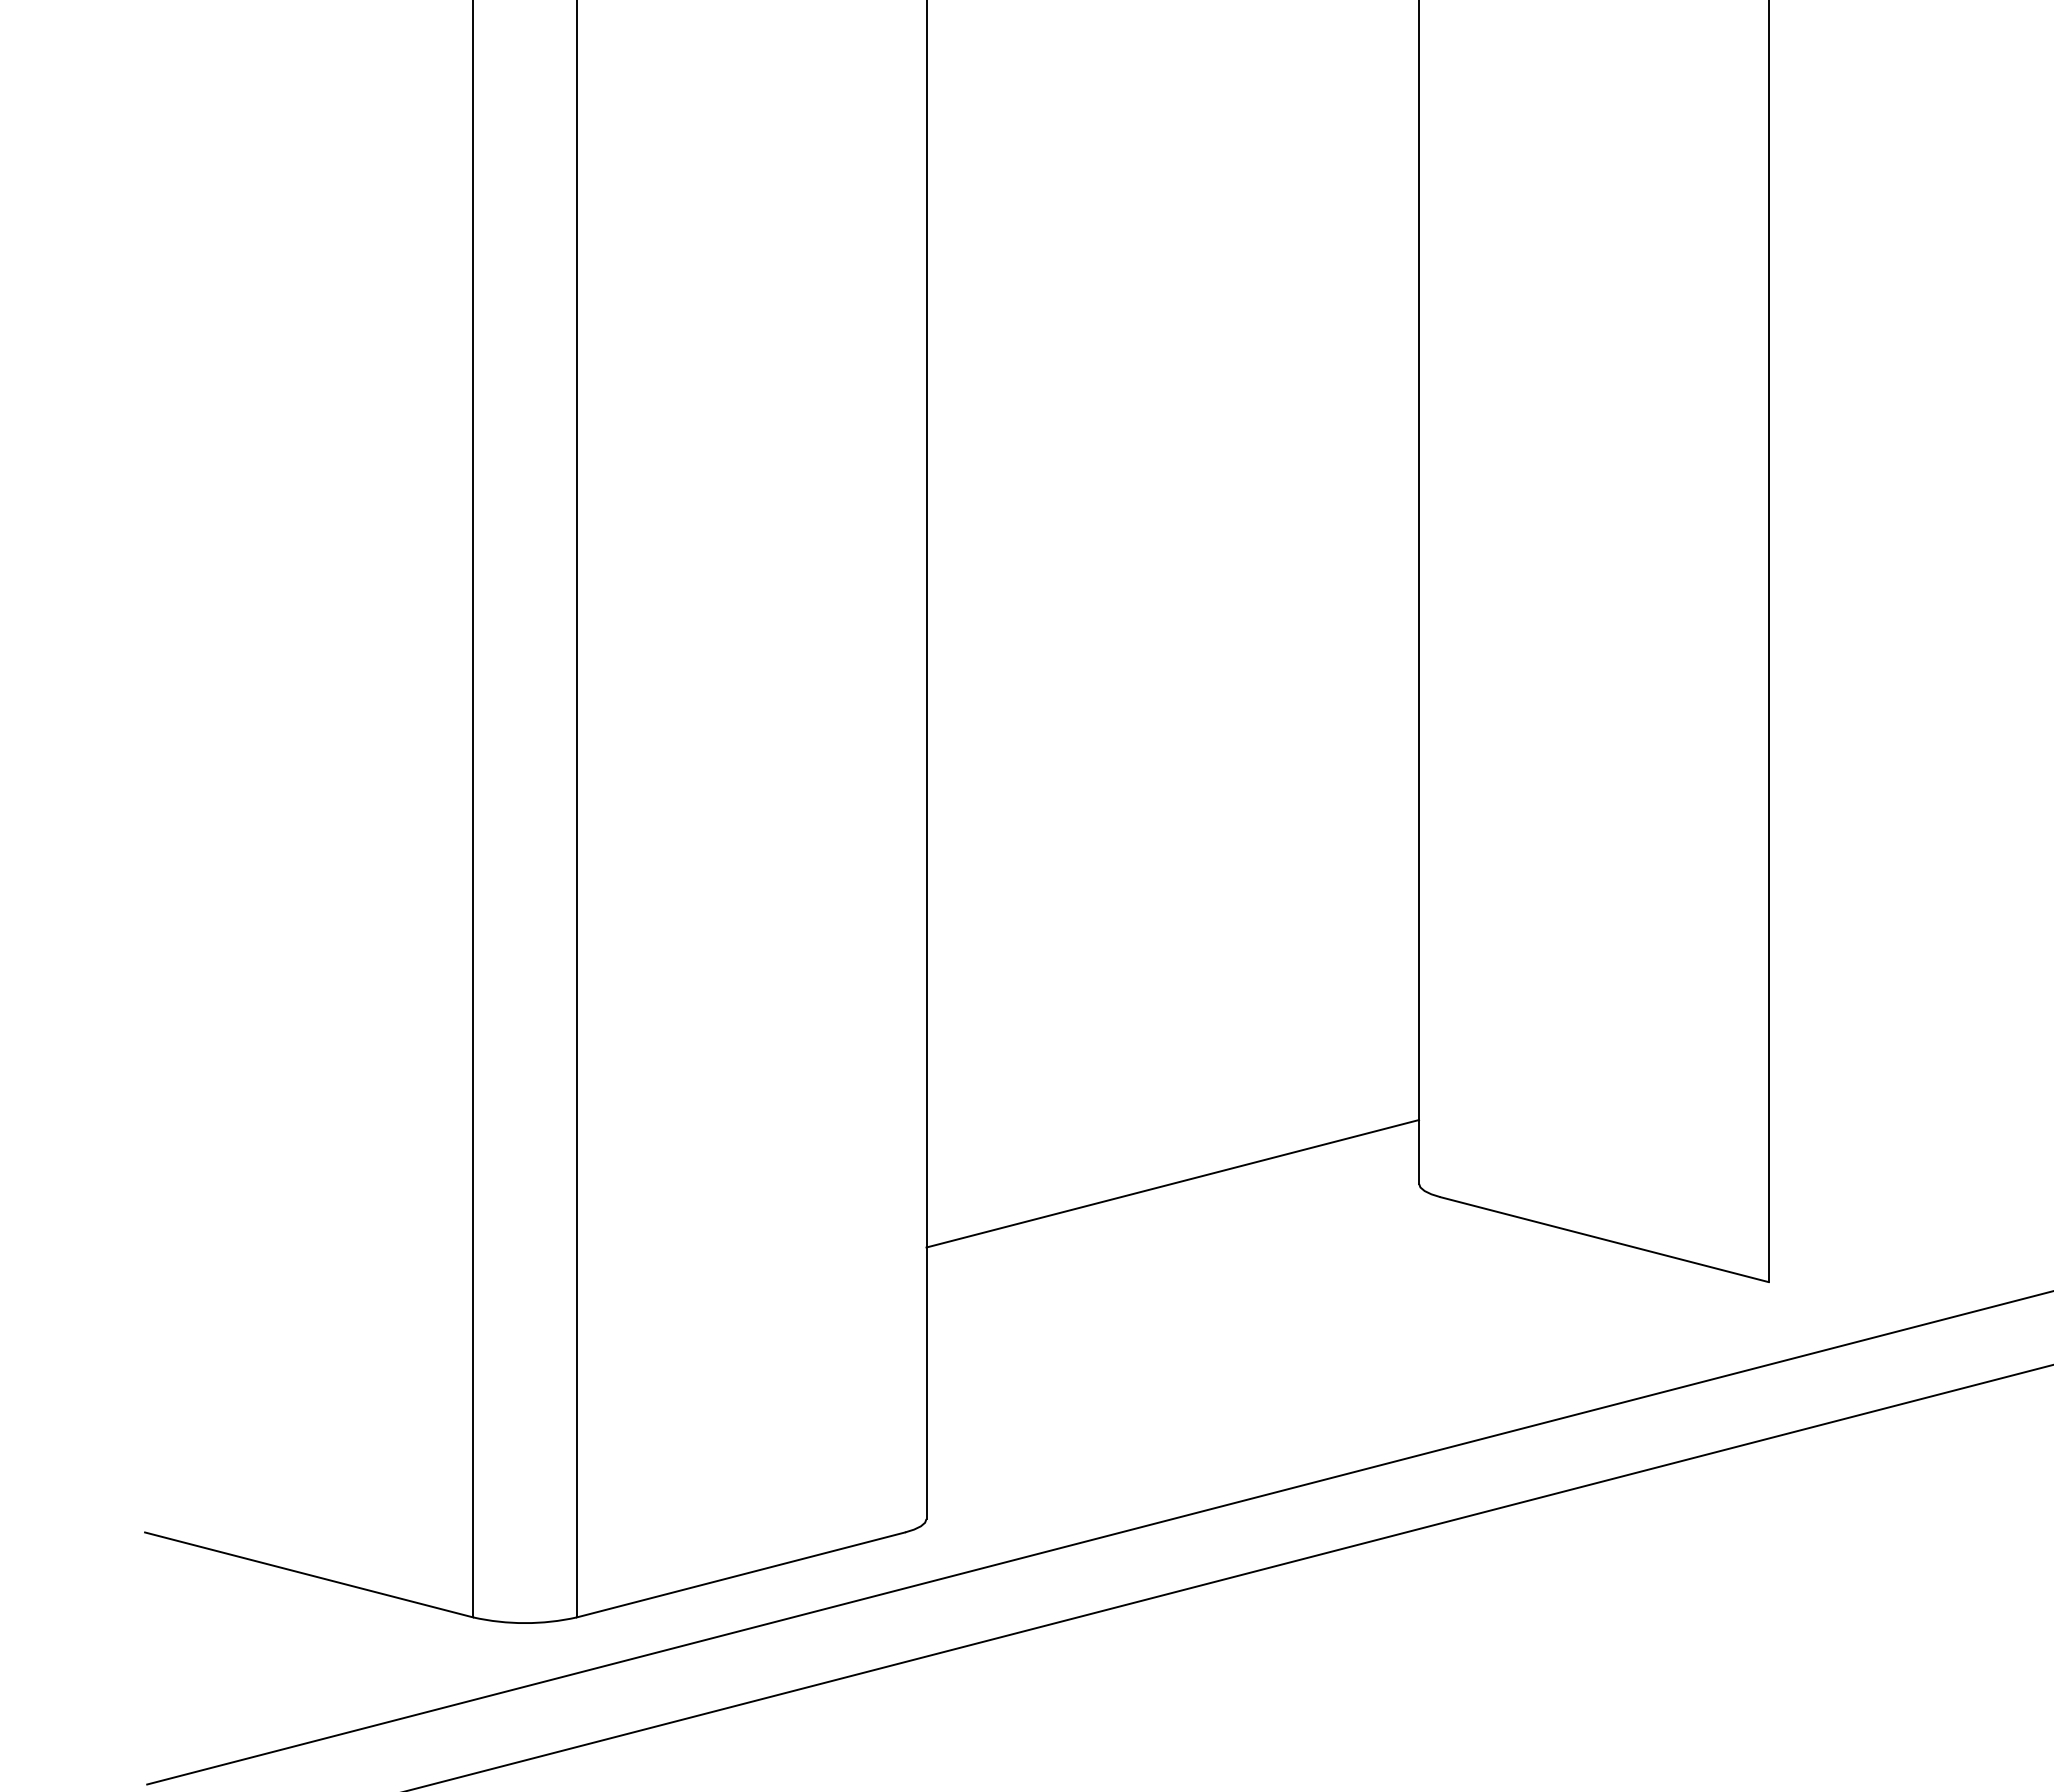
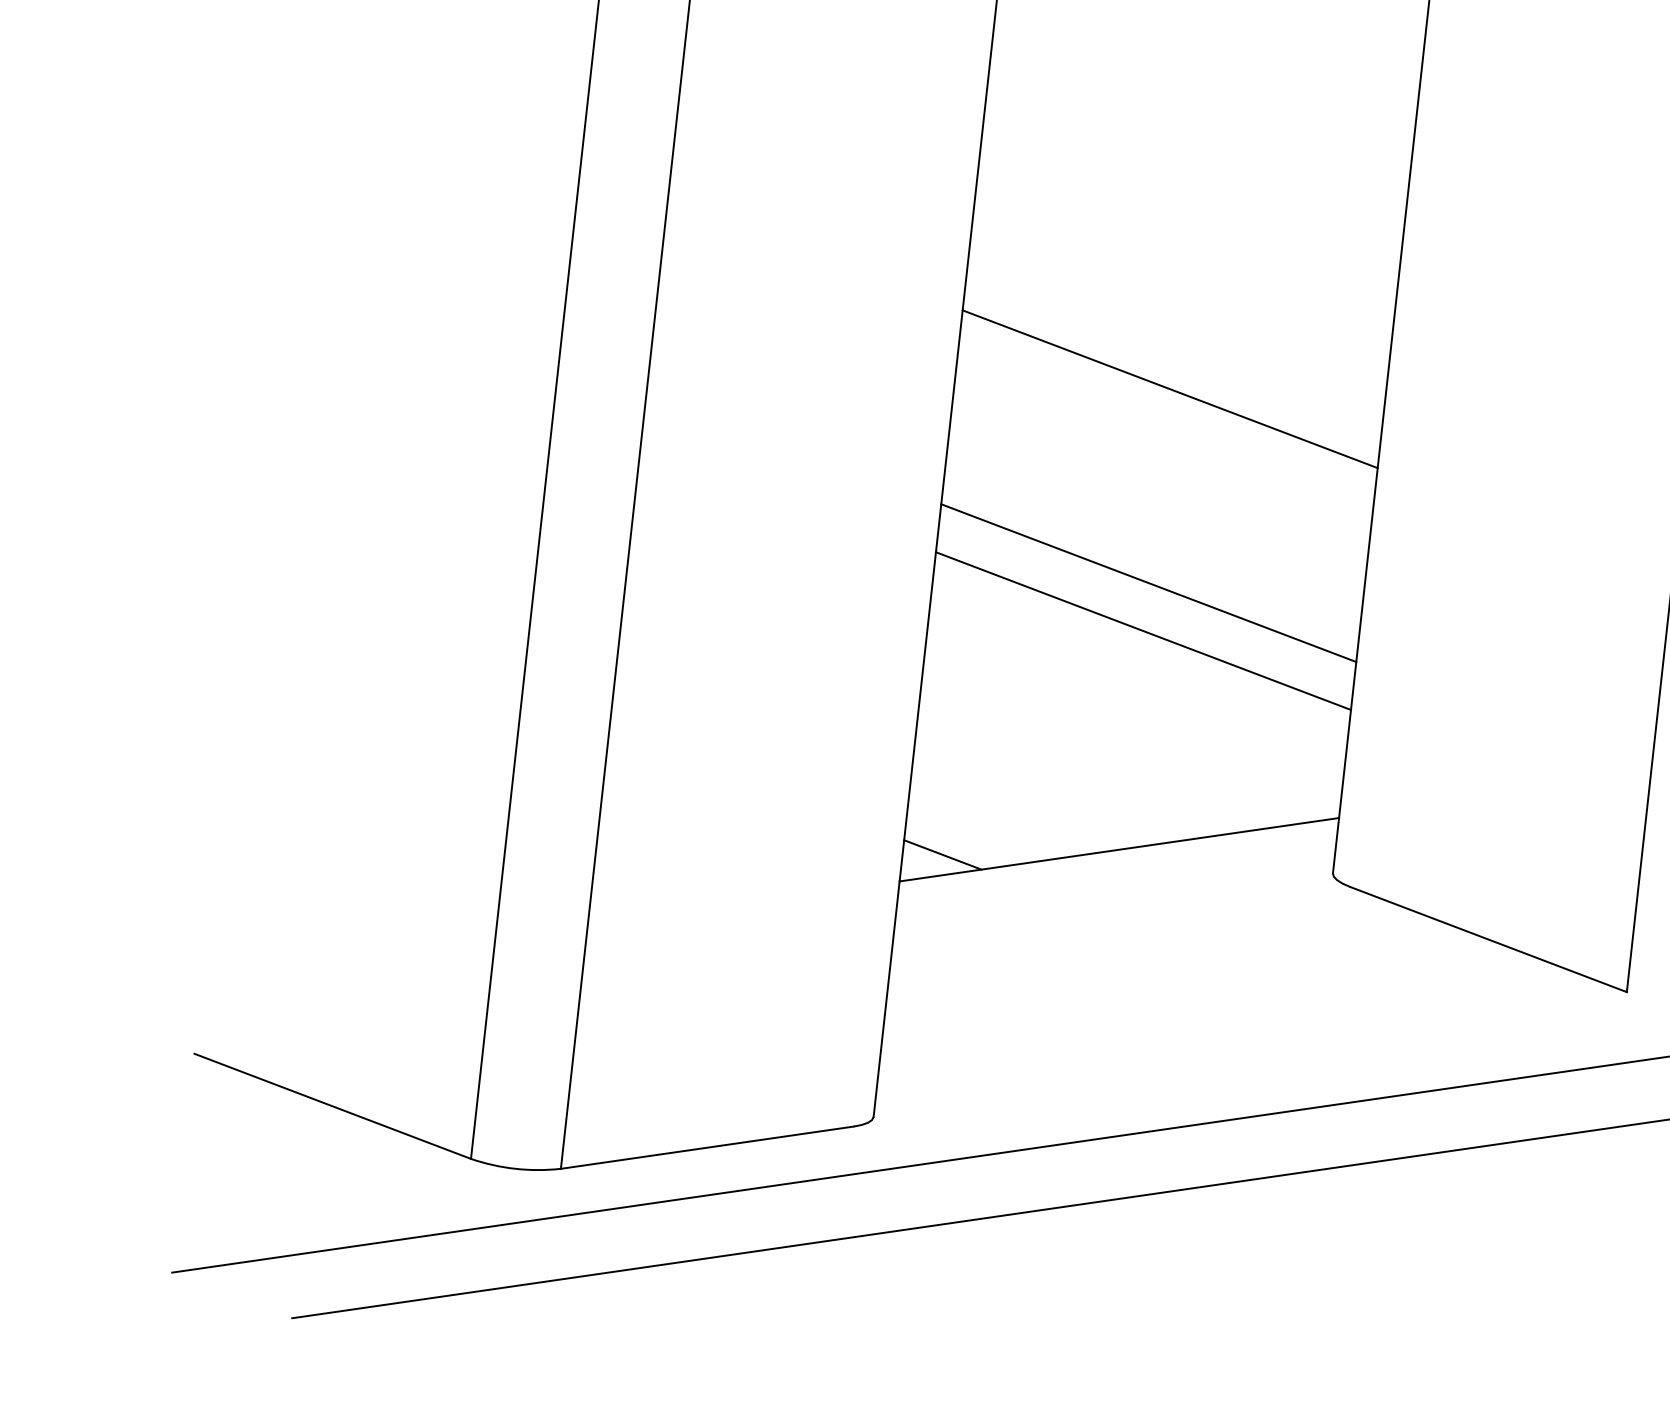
line: (1172, 652) -> (1169, 388), added
line: (1172, 876) -> (1148, 583), added
line: (1172, 931) -> (1143, 630), added
line: (972, 1211) -> (942, 854), added

